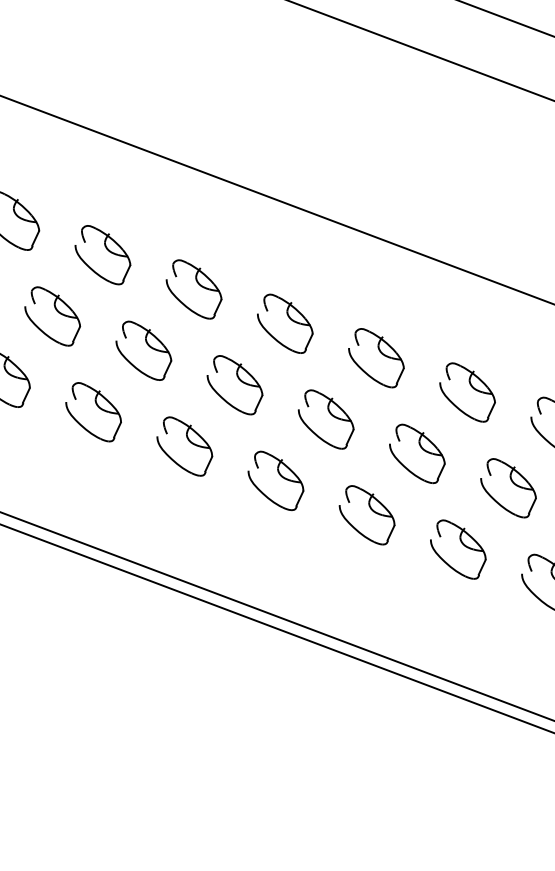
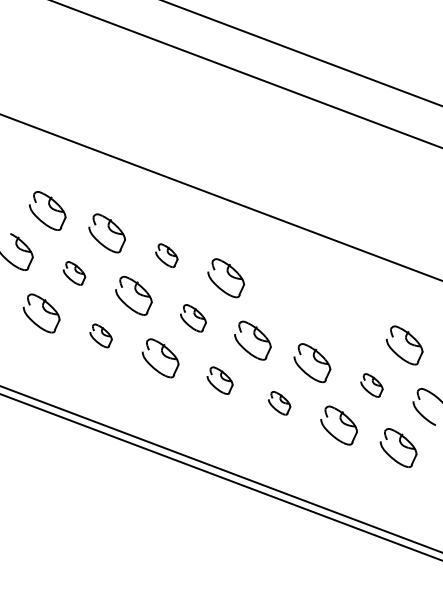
part: (193, 288) -> (166, 255), size x0.6
part: (52, 316) -> (74, 273), size x0.6
part: (376, 357) -> (285, 300), removed
part: (235, 385) -> (193, 318), size x0.7
part: (468, 393) -> (345, 323), removed
part: (92, 411) -> (100, 335), size x0.6
part: (275, 480) -> (219, 380), size x0.7
part: (507, 488) -> (371, 385), size x0.6
part: (366, 515) -> (279, 403), size x0.6

